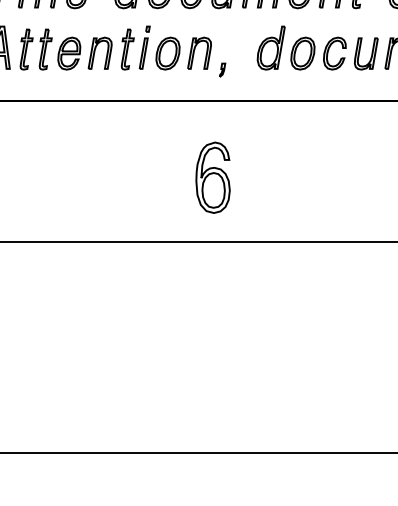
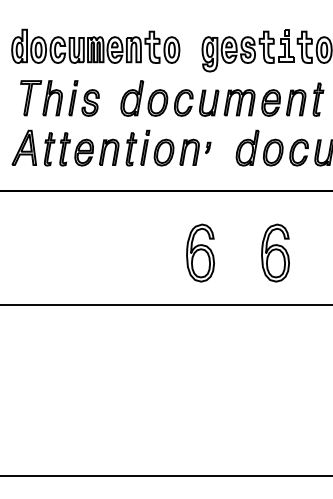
part: (222, 69) -> (208, 147), moved
part: (305, 177) -> (275, 252), added

